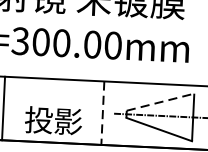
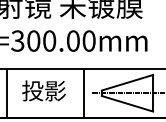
line: (160, 101) -> (127, 82), dashed -> solid
line: (102, 113) -> (83, 93), dashed -> solid
text: (52, 120) -> (43, 90), moved

